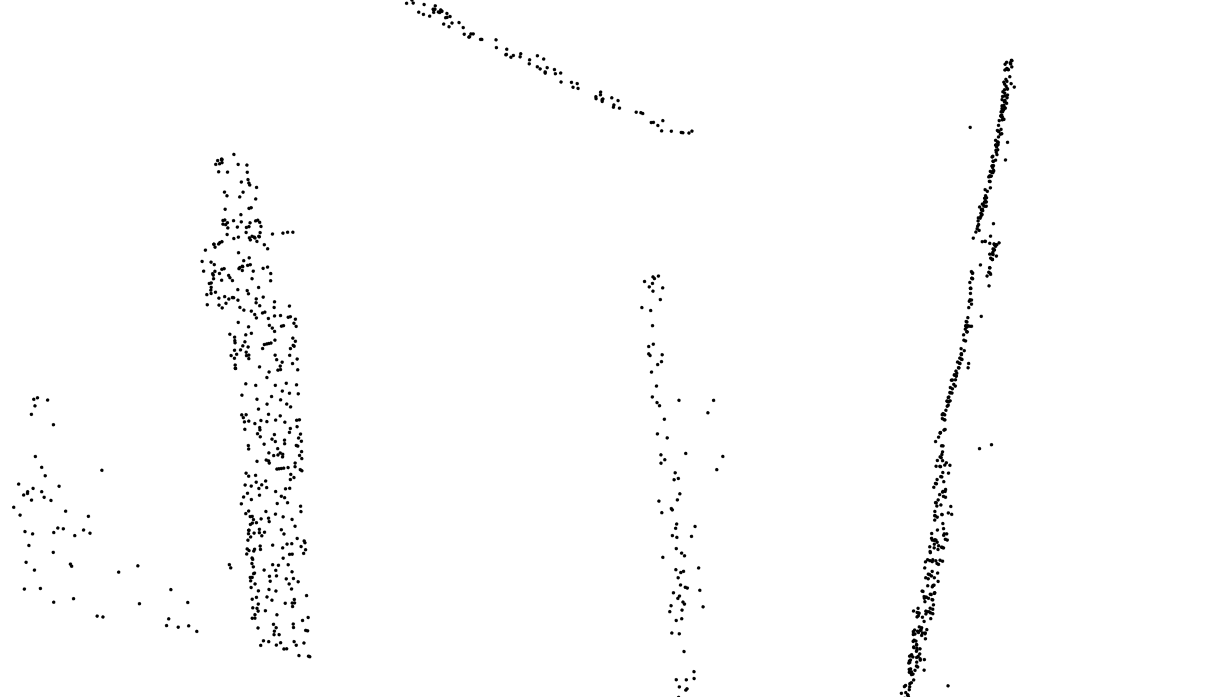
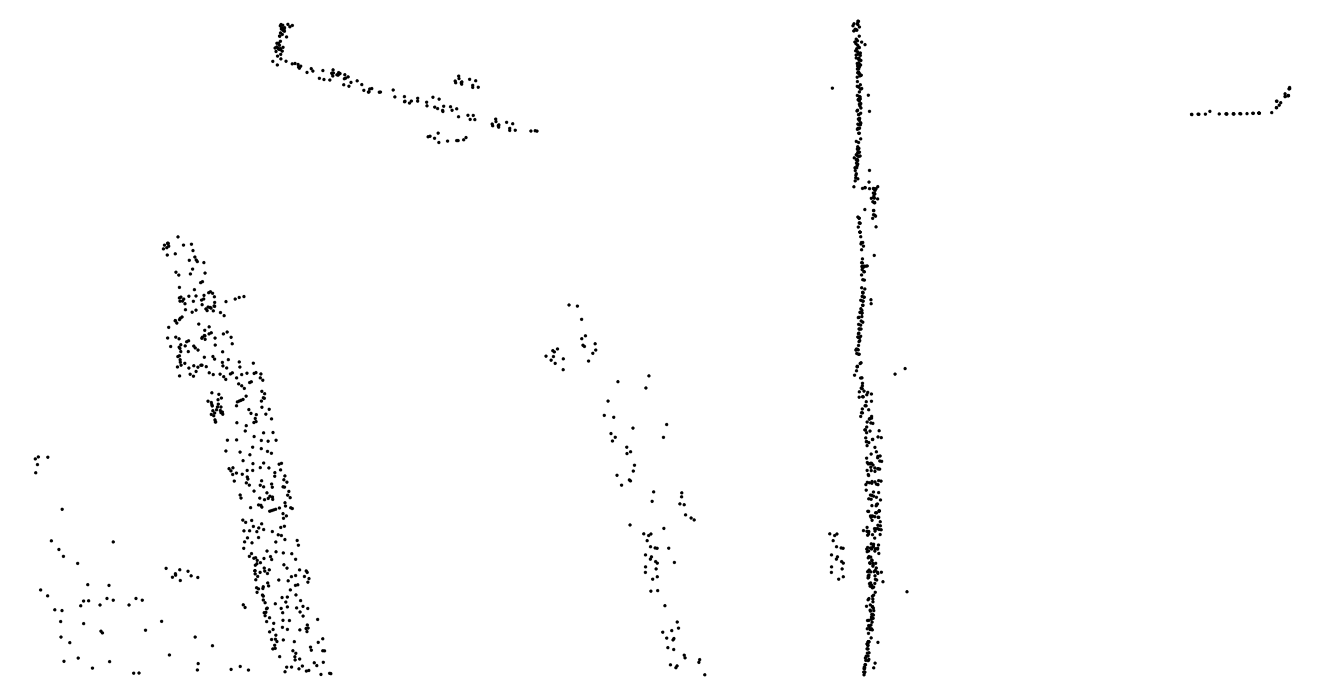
part: (576, 45) -> (466, 81), added
part: (670, 127) -> (446, 137), moved
part: (653, 286) -> (554, 359), moved
part: (239, 346) -> (215, 407), size x0.7
part: (656, 395) -> (597, 381), removed
part: (39, 406) -> (41, 464), moved
part: (34, 492) -> (181, 573), moved
part: (113, 539) -> (135, 601), added
part: (678, 539) -> (686, 506), moved
part: (187, 627) -> (239, 668), moved
part: (879, 633) -> (836, 556), added

